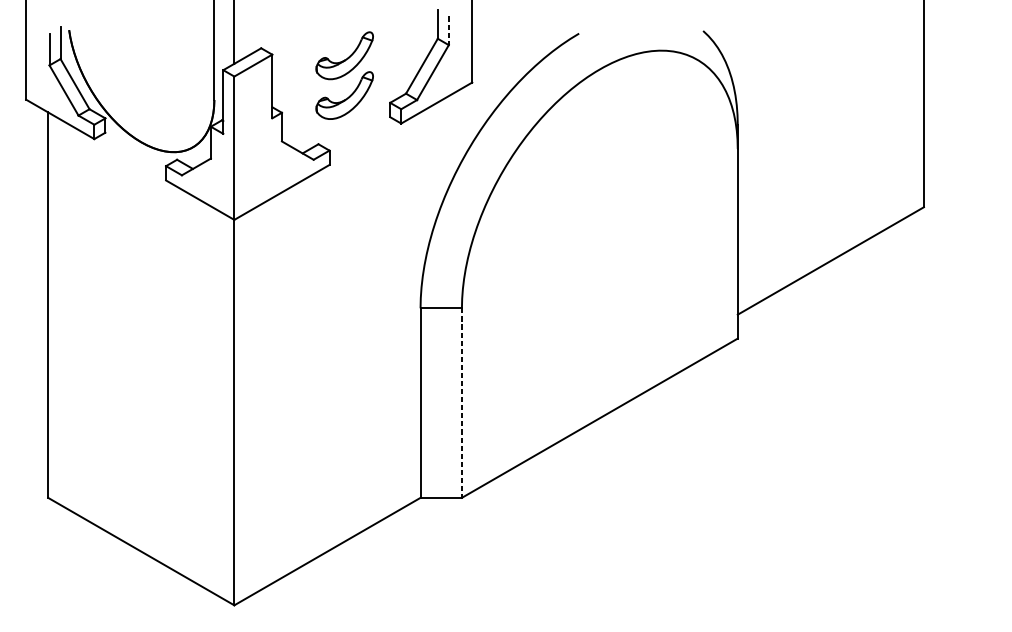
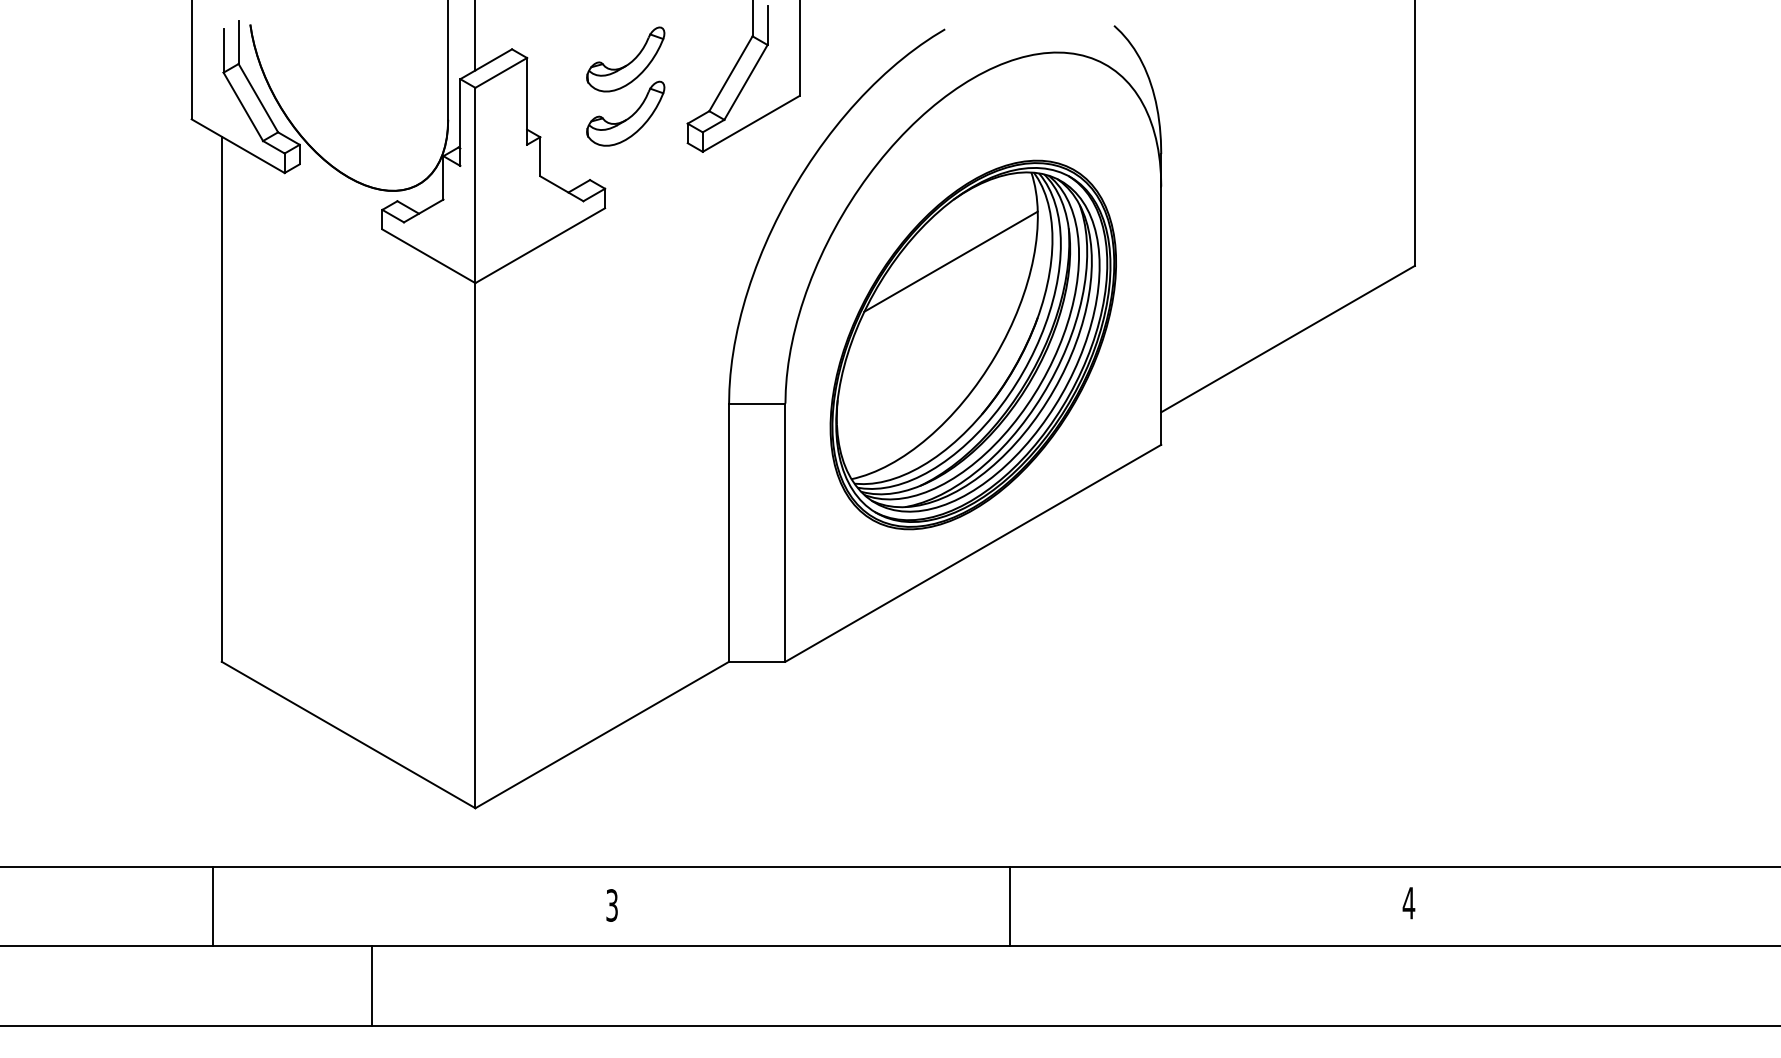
line: (448, 30) -> (767, 25), dashed -> solid
part: (599, 264) -> (972, 344), added
line: (461, 403) -> (785, 533), dashed -> solid

